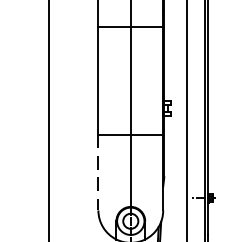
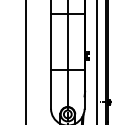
line: (99, 173) -> (51, 89), dashed -> solid

